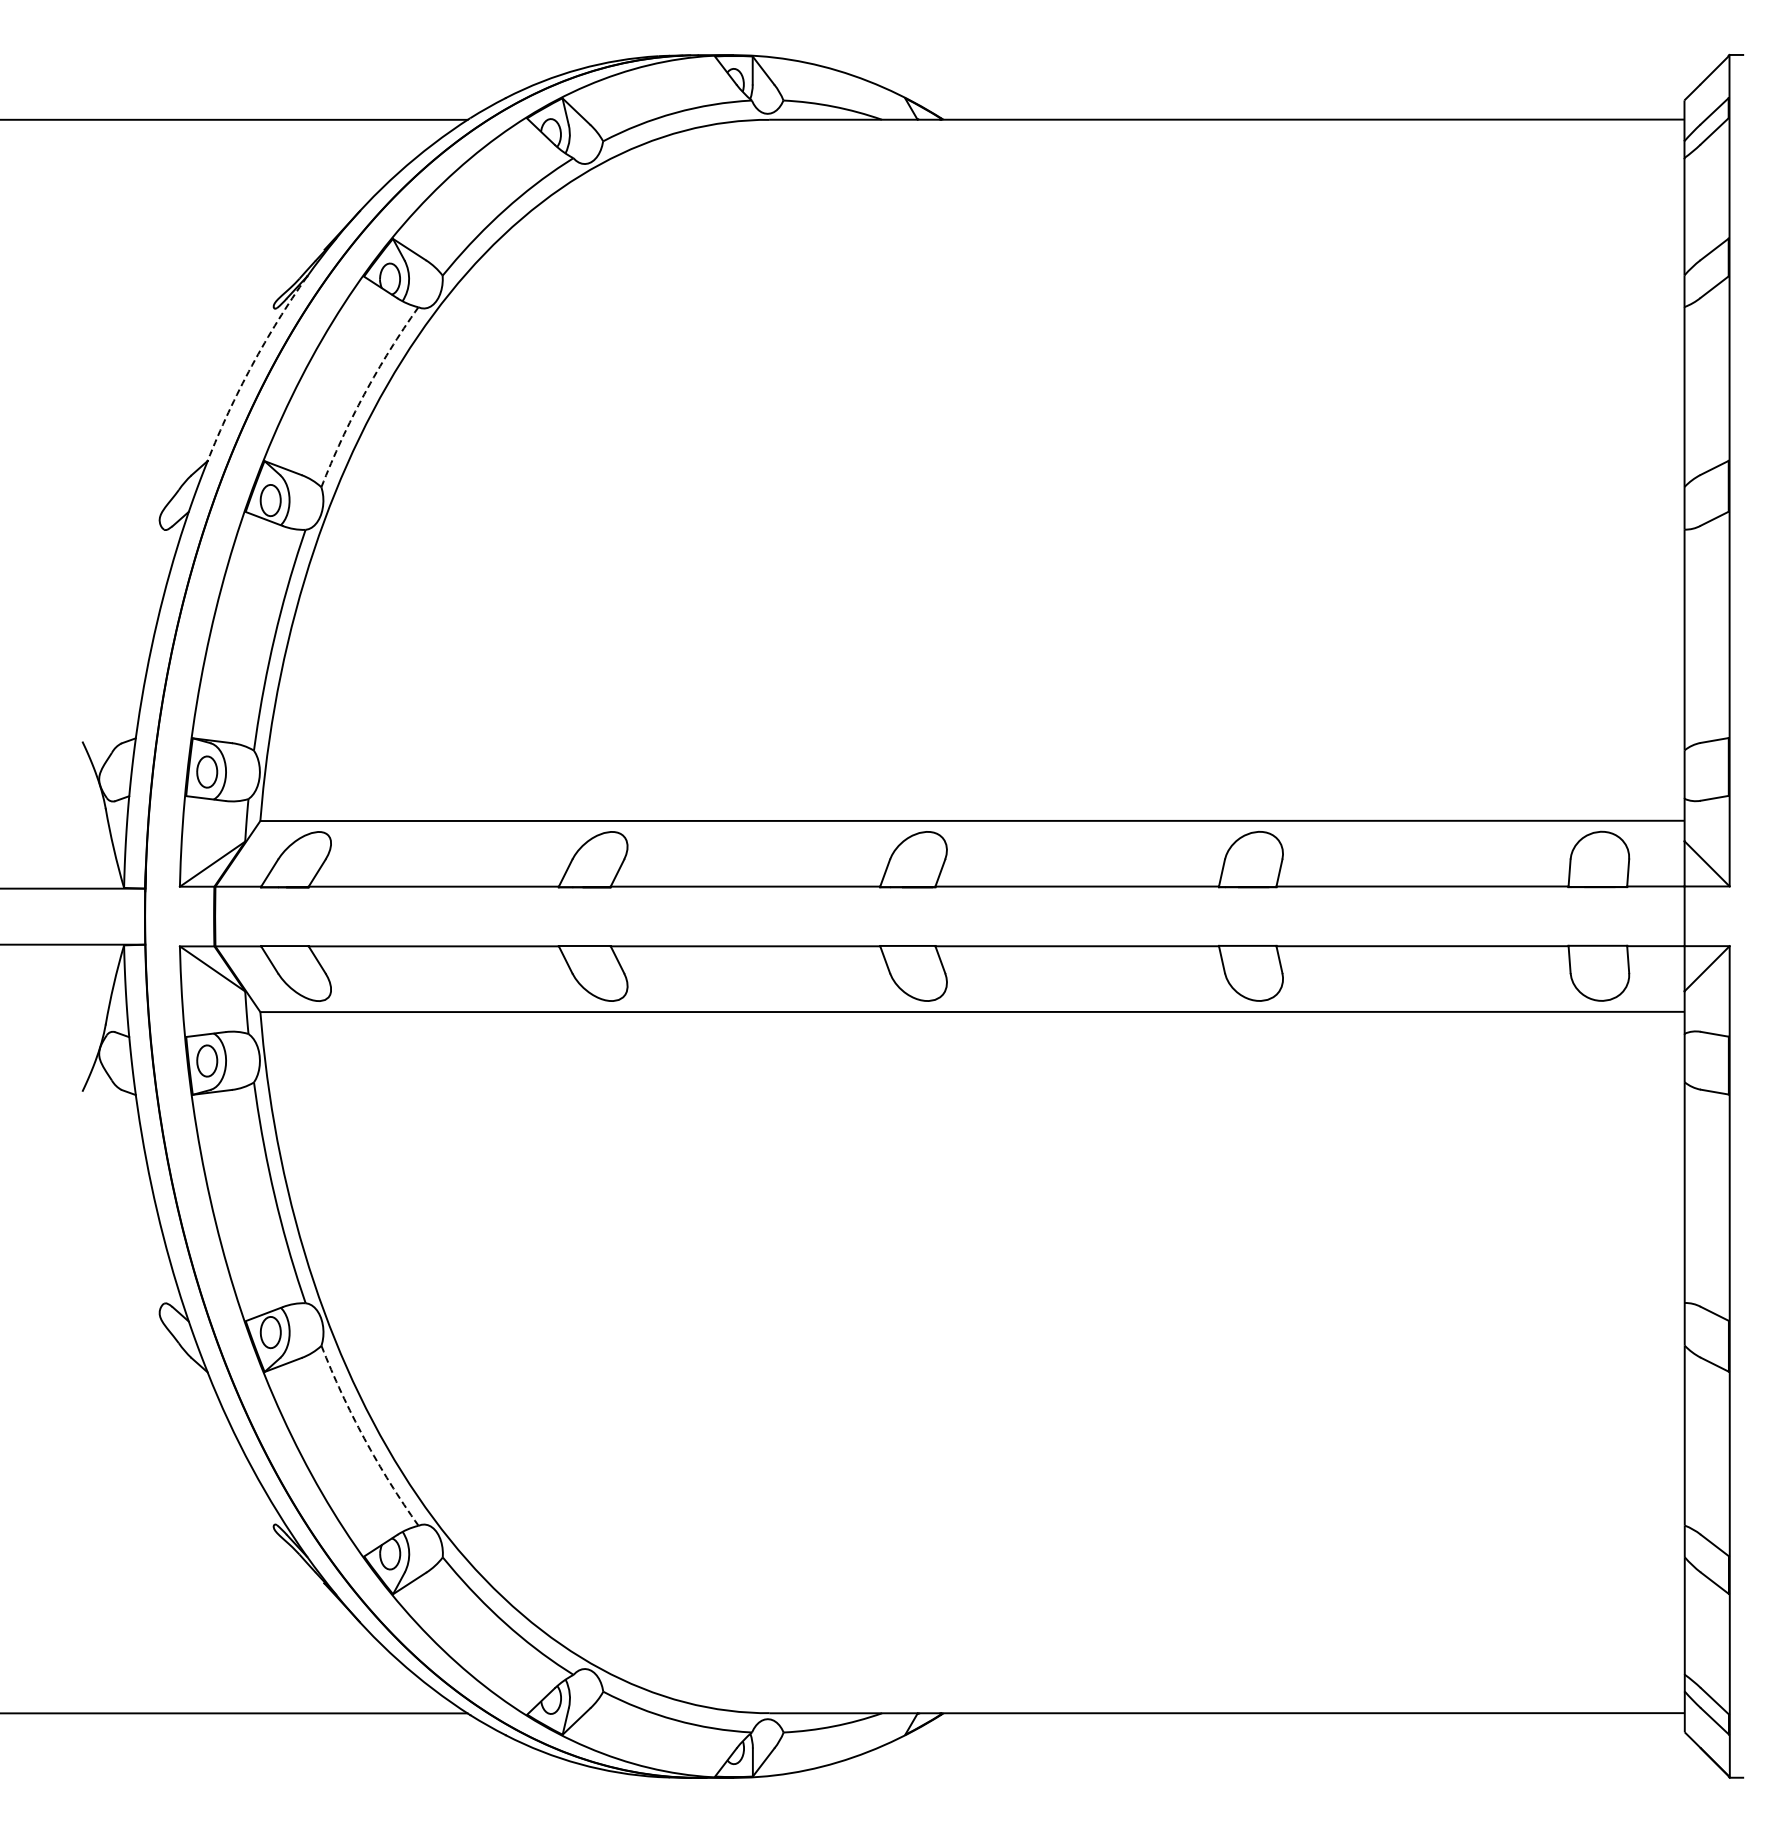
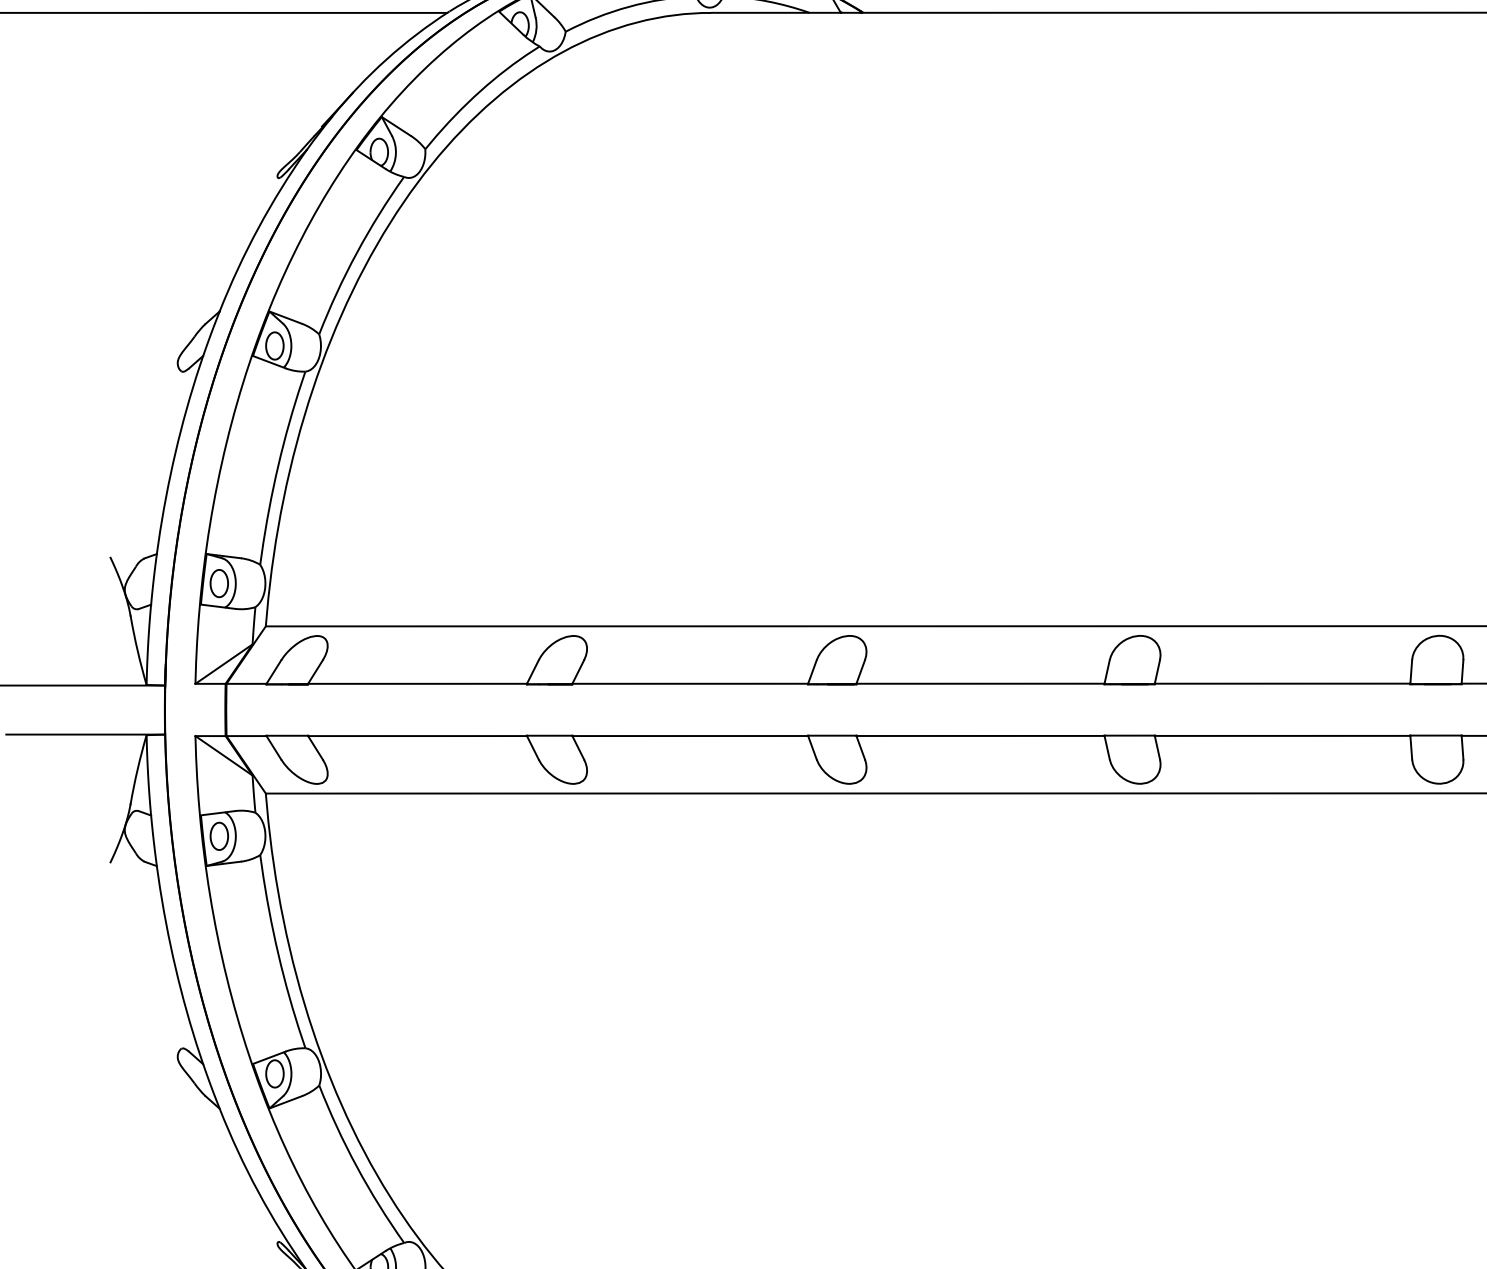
arc: (251, 365) -> (258, 227), dashed -> solid
arc: (364, 394) -> (356, 253), dashed -> solid
arc: (364, 1438) -> (356, 1166), dashed -> solid

